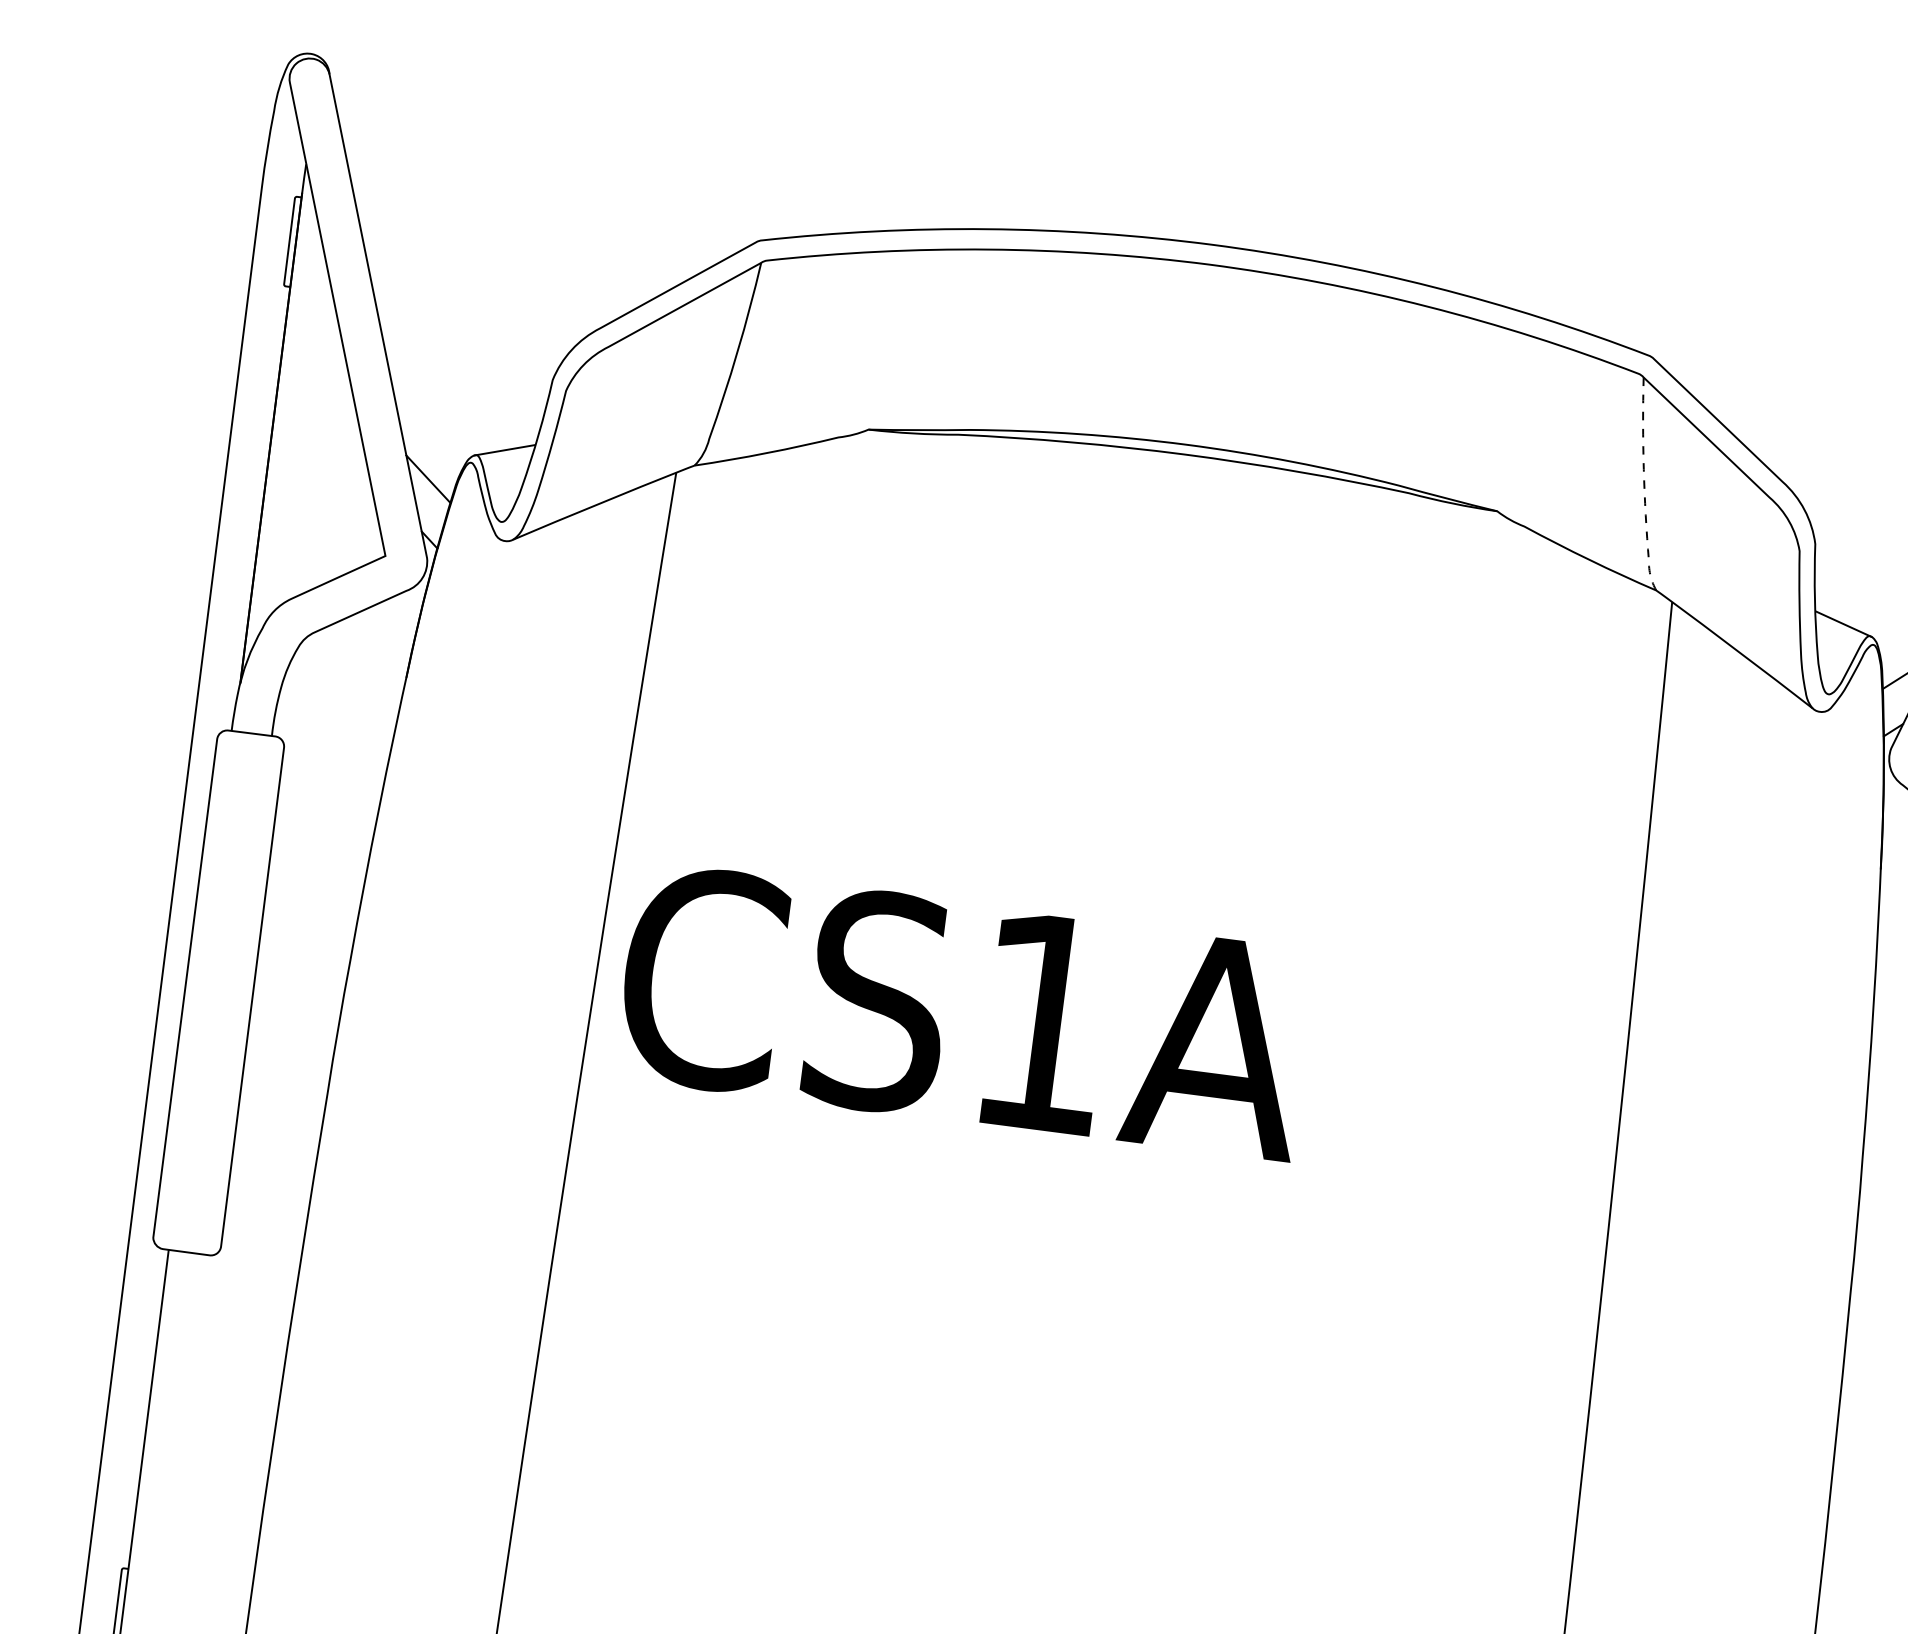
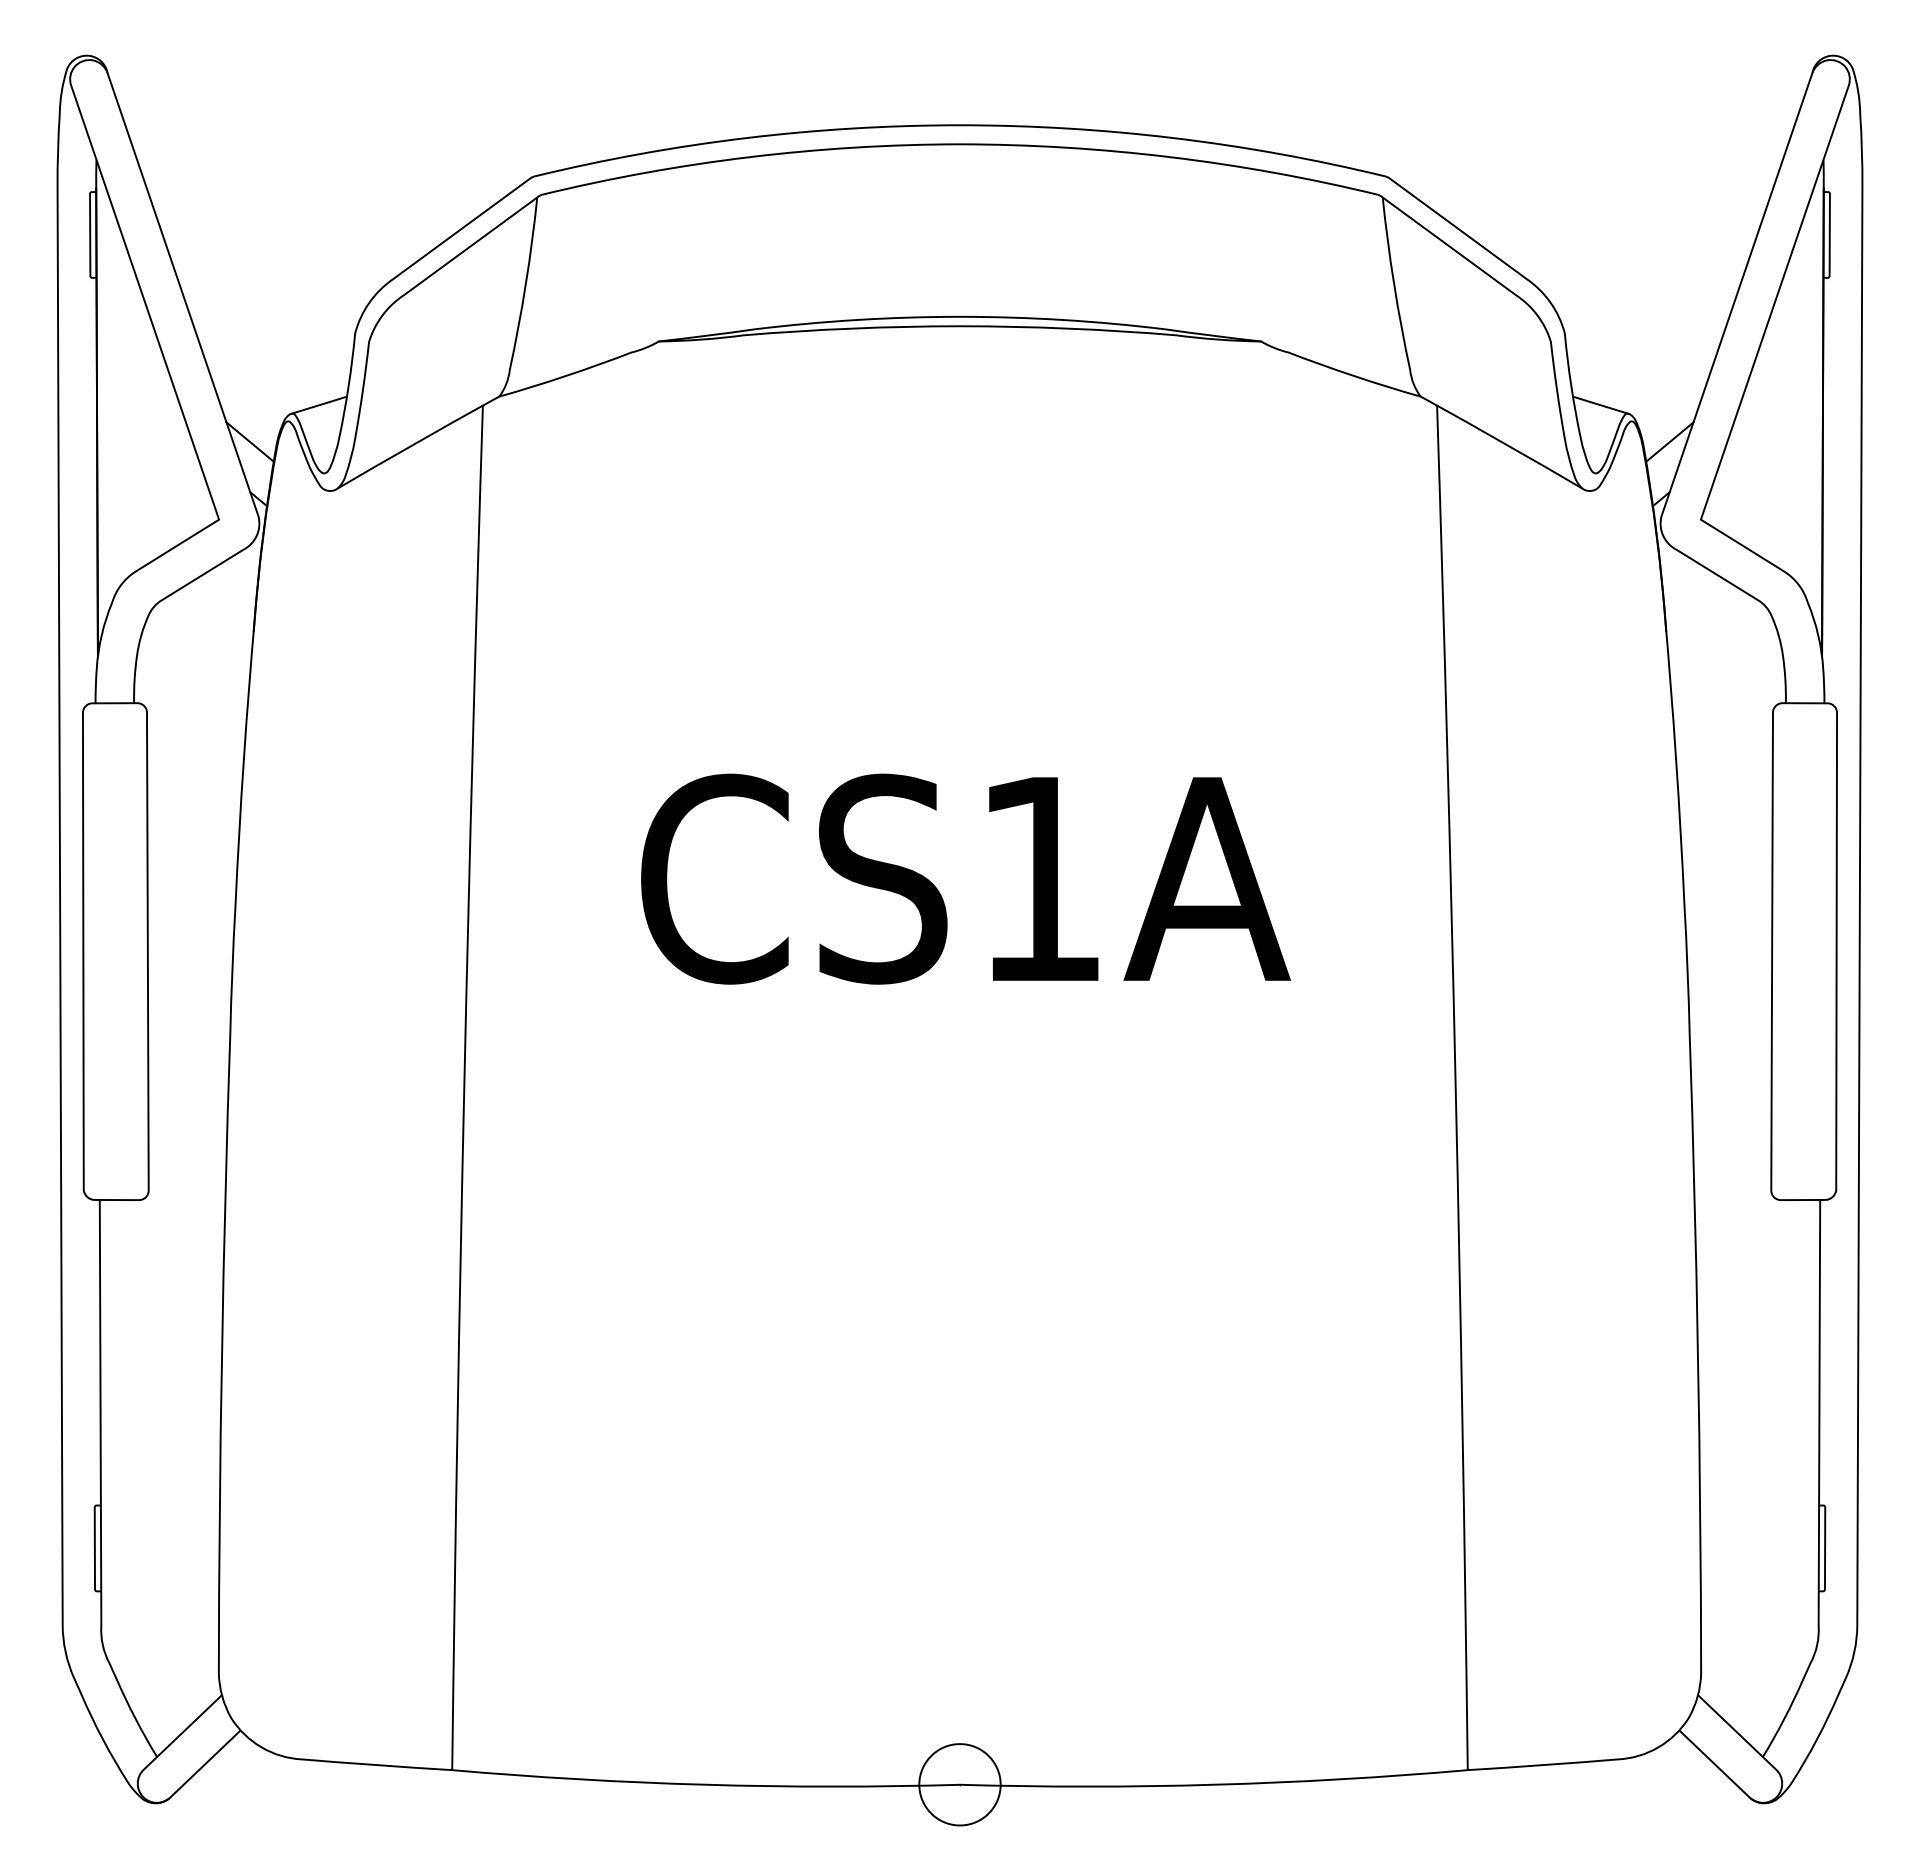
line: (1644, 488) -> (1397, 301), dashed -> solid
text: (964, 1012) -> (965, 878), moved

